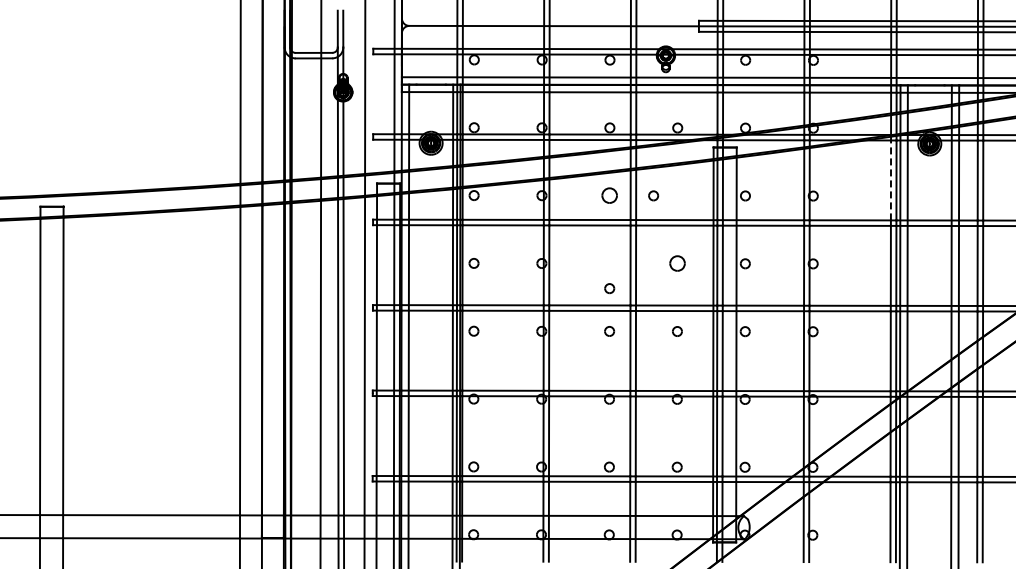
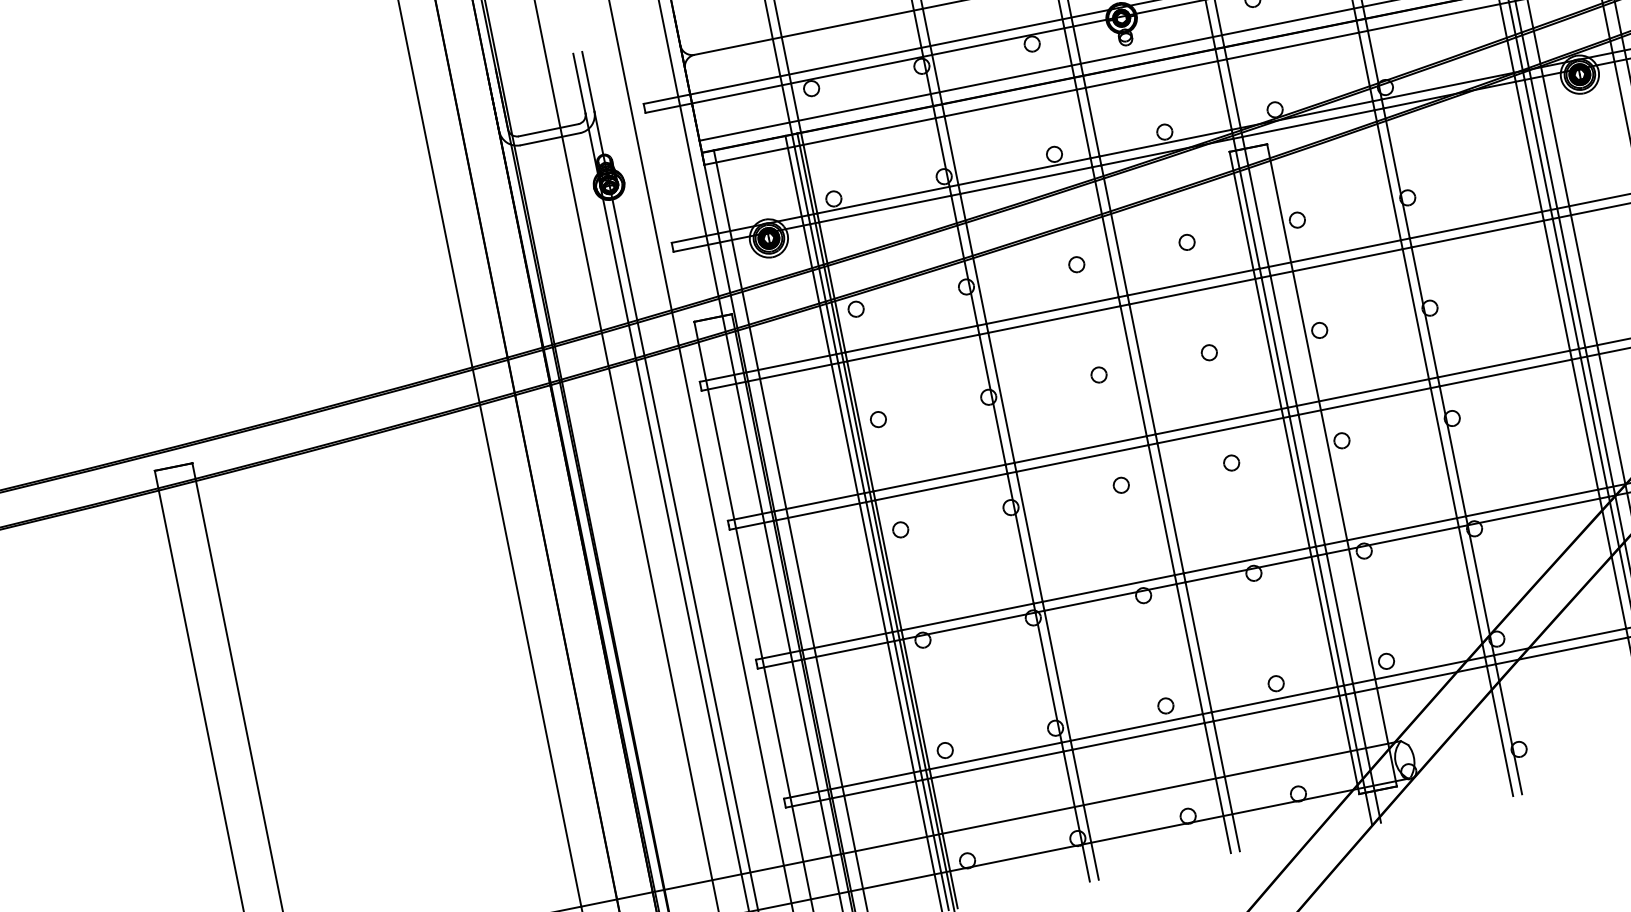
line: (890, 180) -> (1528, 147), dashed -> solid
part: (609, 195) -> (1076, 264), size x0.62
part: (653, 195) -> (1186, 241), moved
part: (677, 263) -> (1209, 352), size x0.62
part: (609, 288) -> (1098, 374), moved

